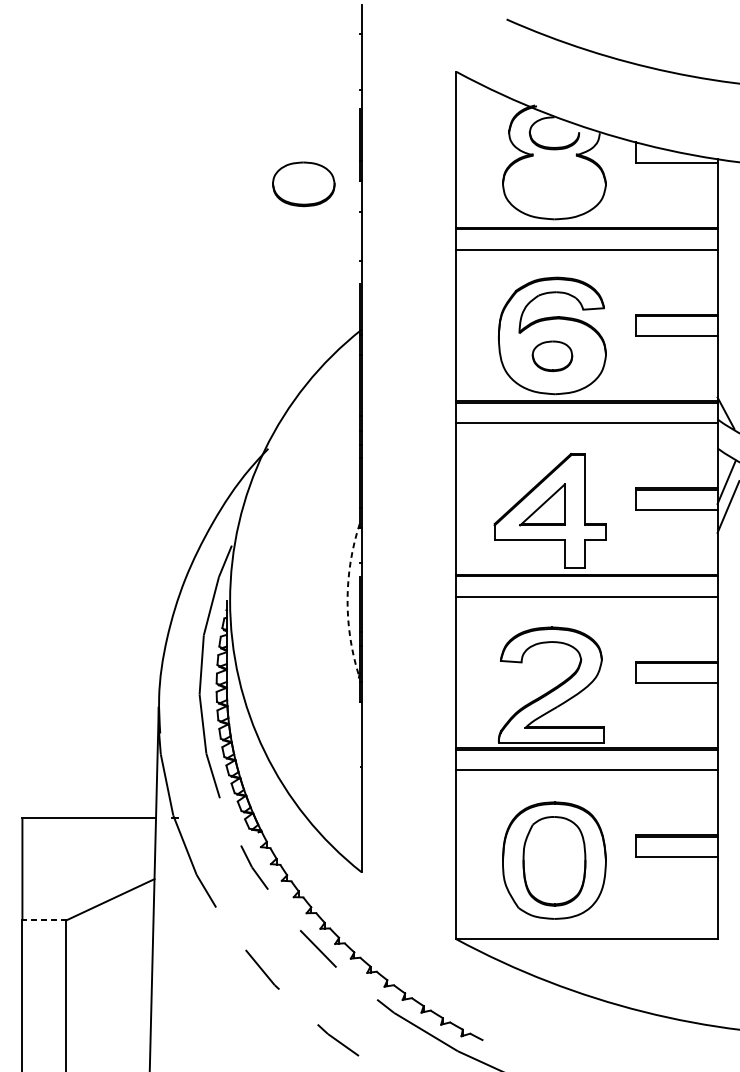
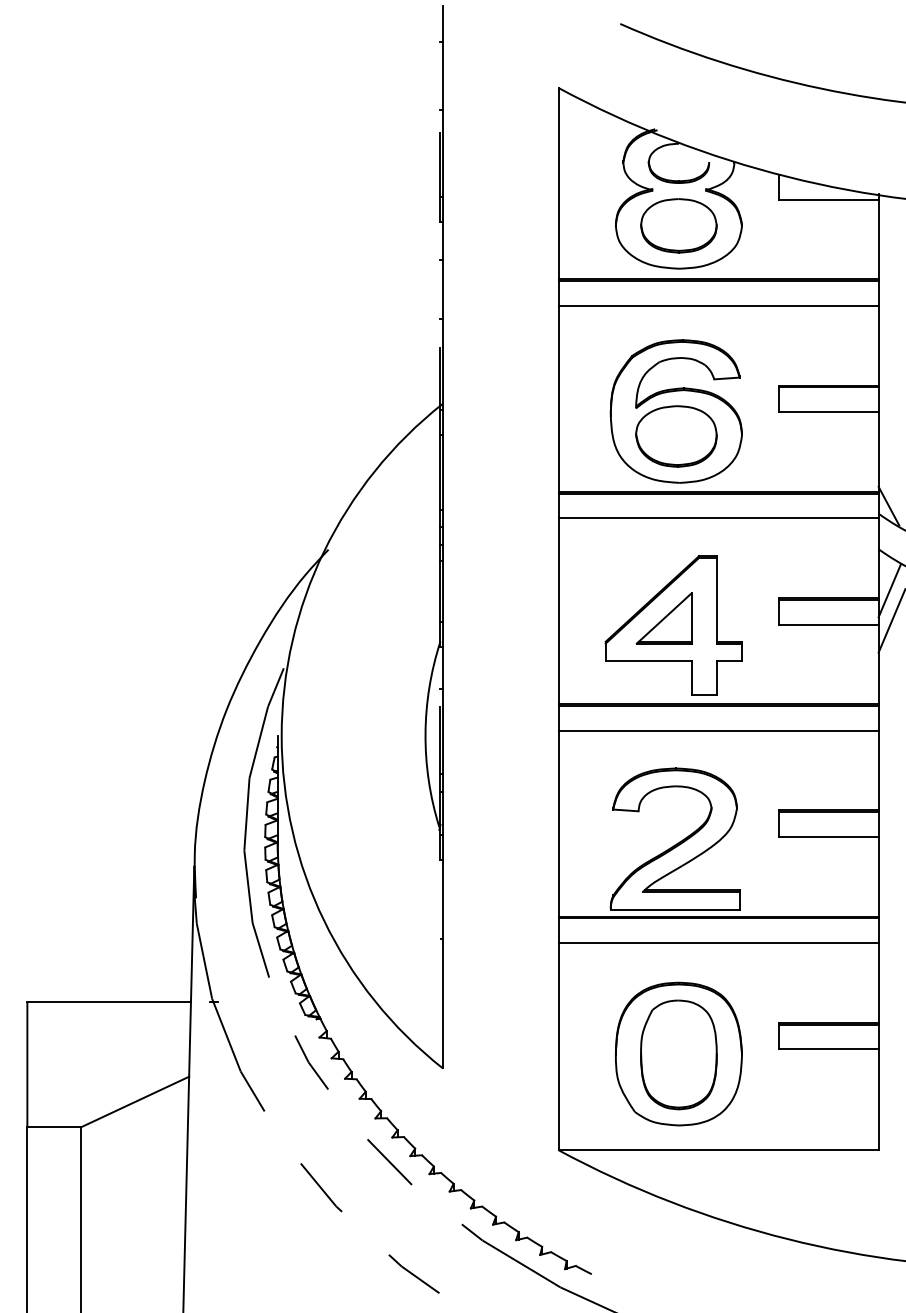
part: (303, 184) -> (678, 225), moved
part: (552, 356) -> (676, 436), size x1.67
arc: (347, 599) -> (425, 734), dashed -> solid
line: (44, 920) -> (54, 1127), dashed -> solid

